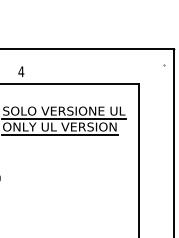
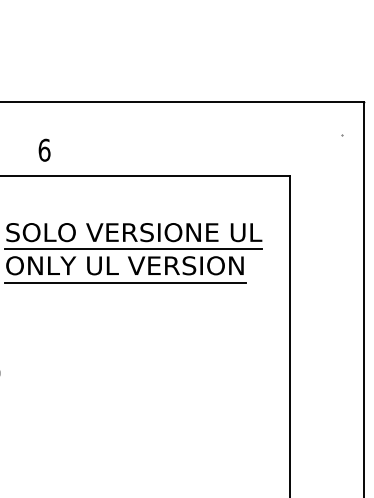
text: (21, 71) -> (44, 149), 4 -> 6

